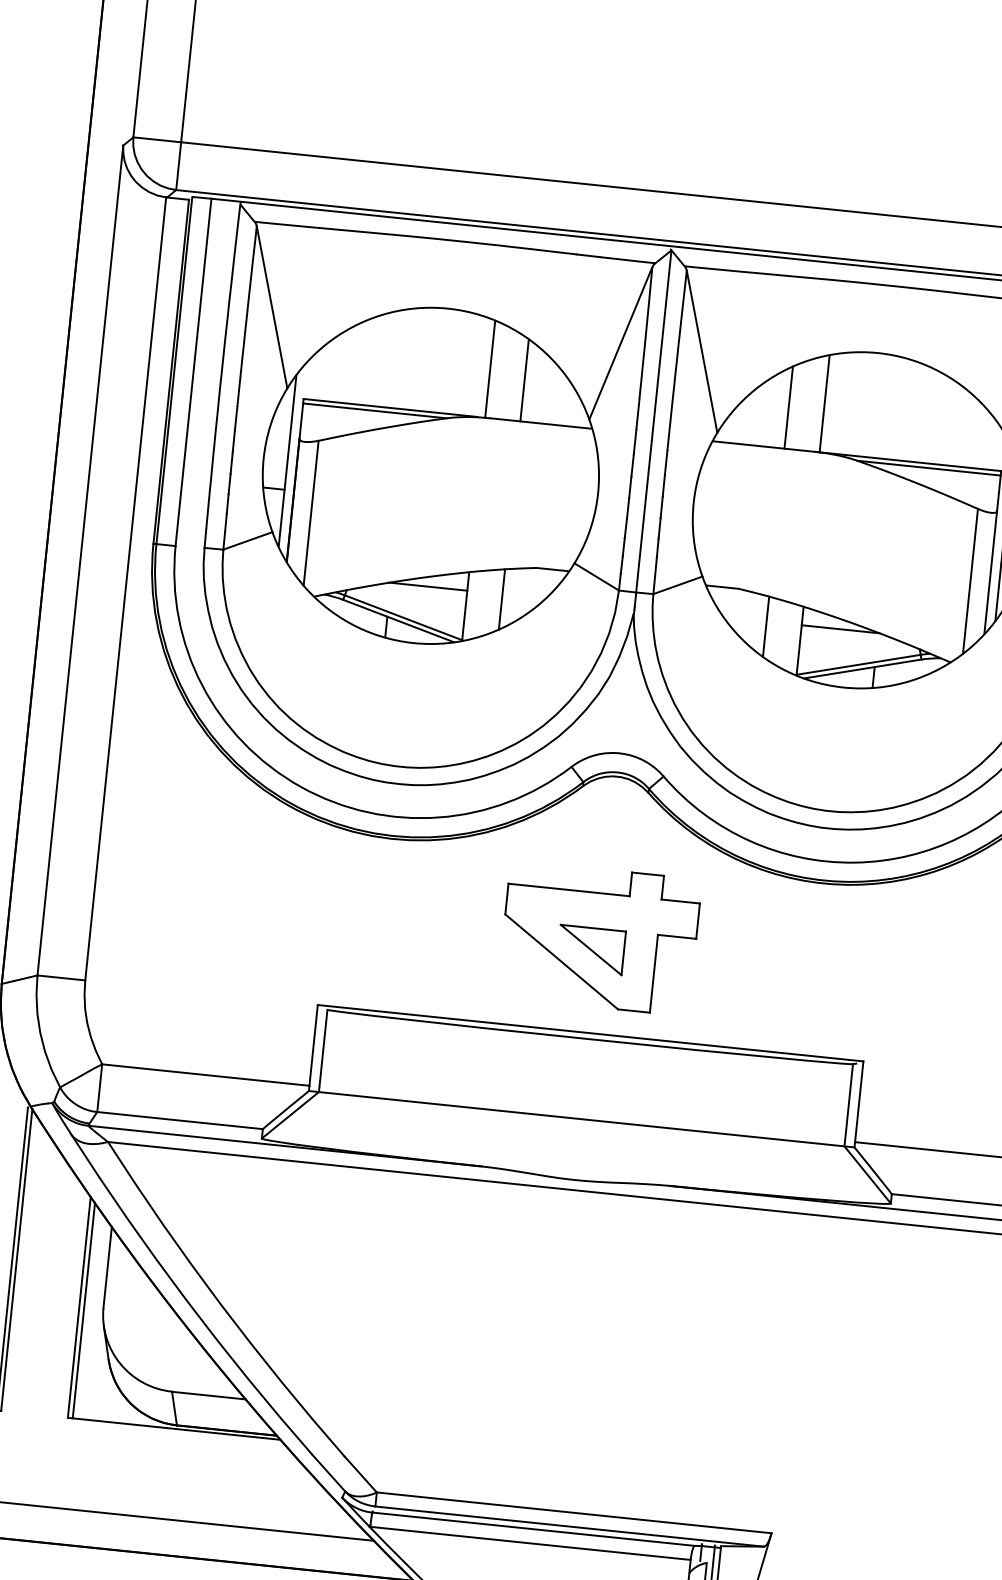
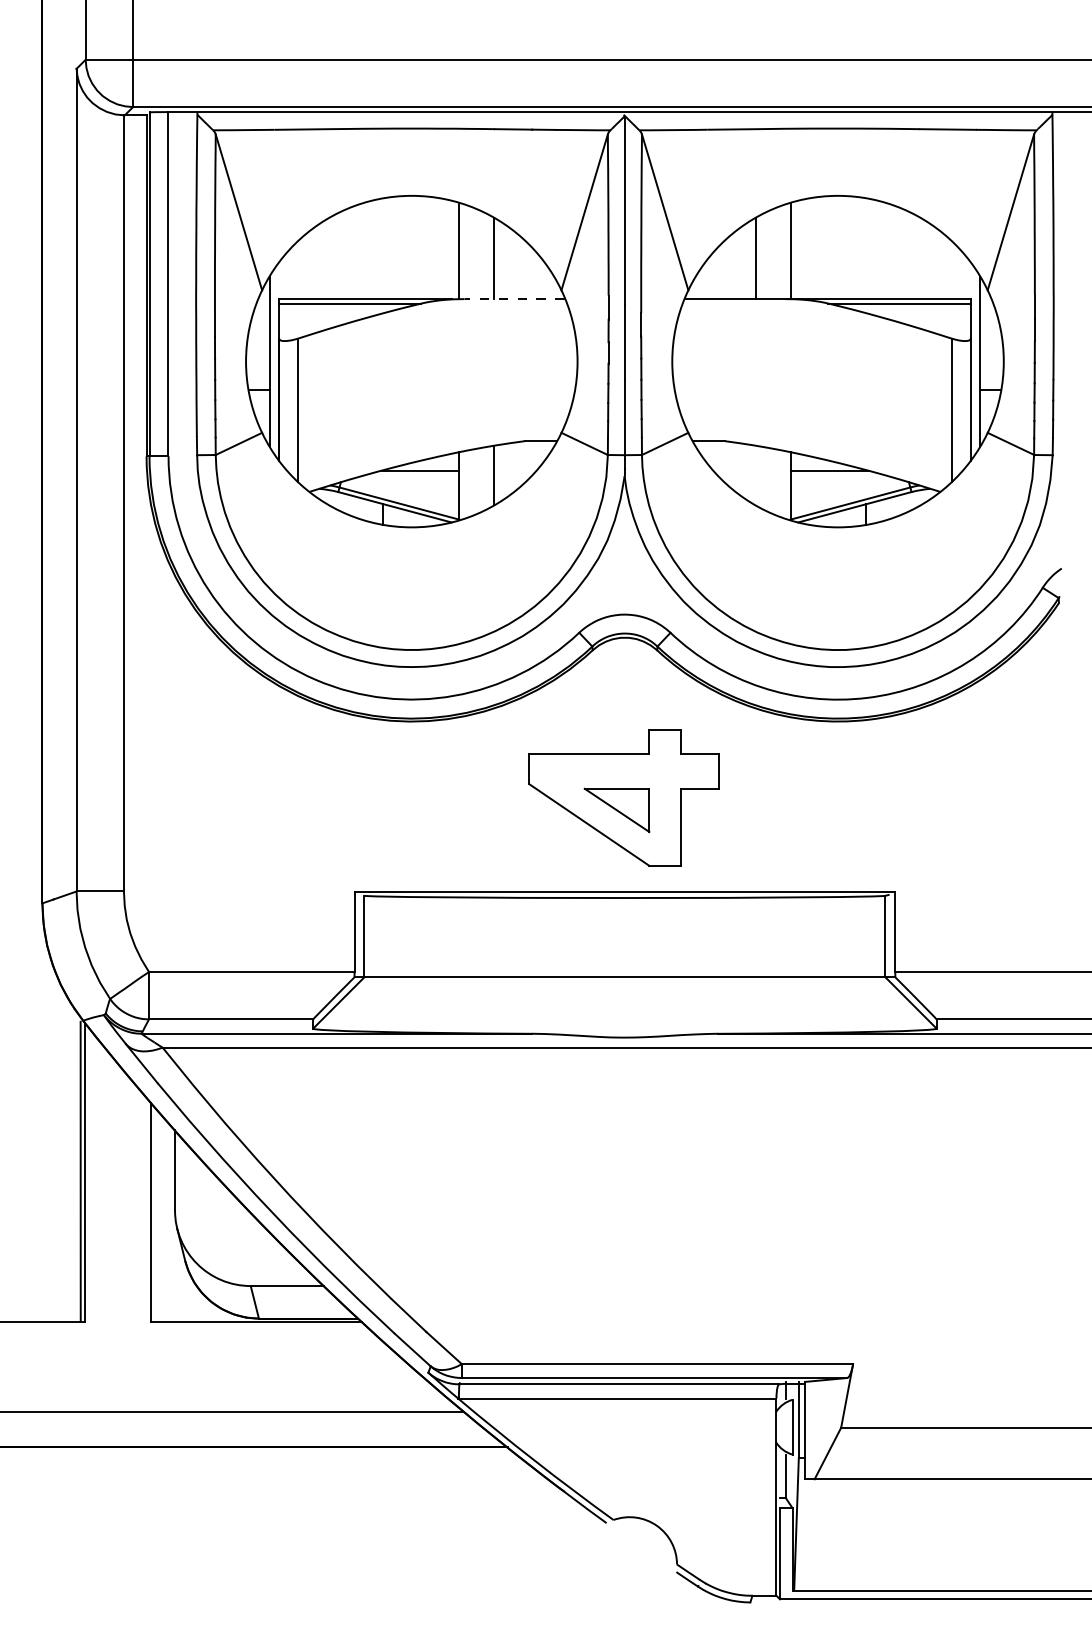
line: (540, 423) -> (514, 299), solid -> dashed
line: (765, 626) -> (755, 475), removed
line: (84, 1310) -> (156, 1215), removed

